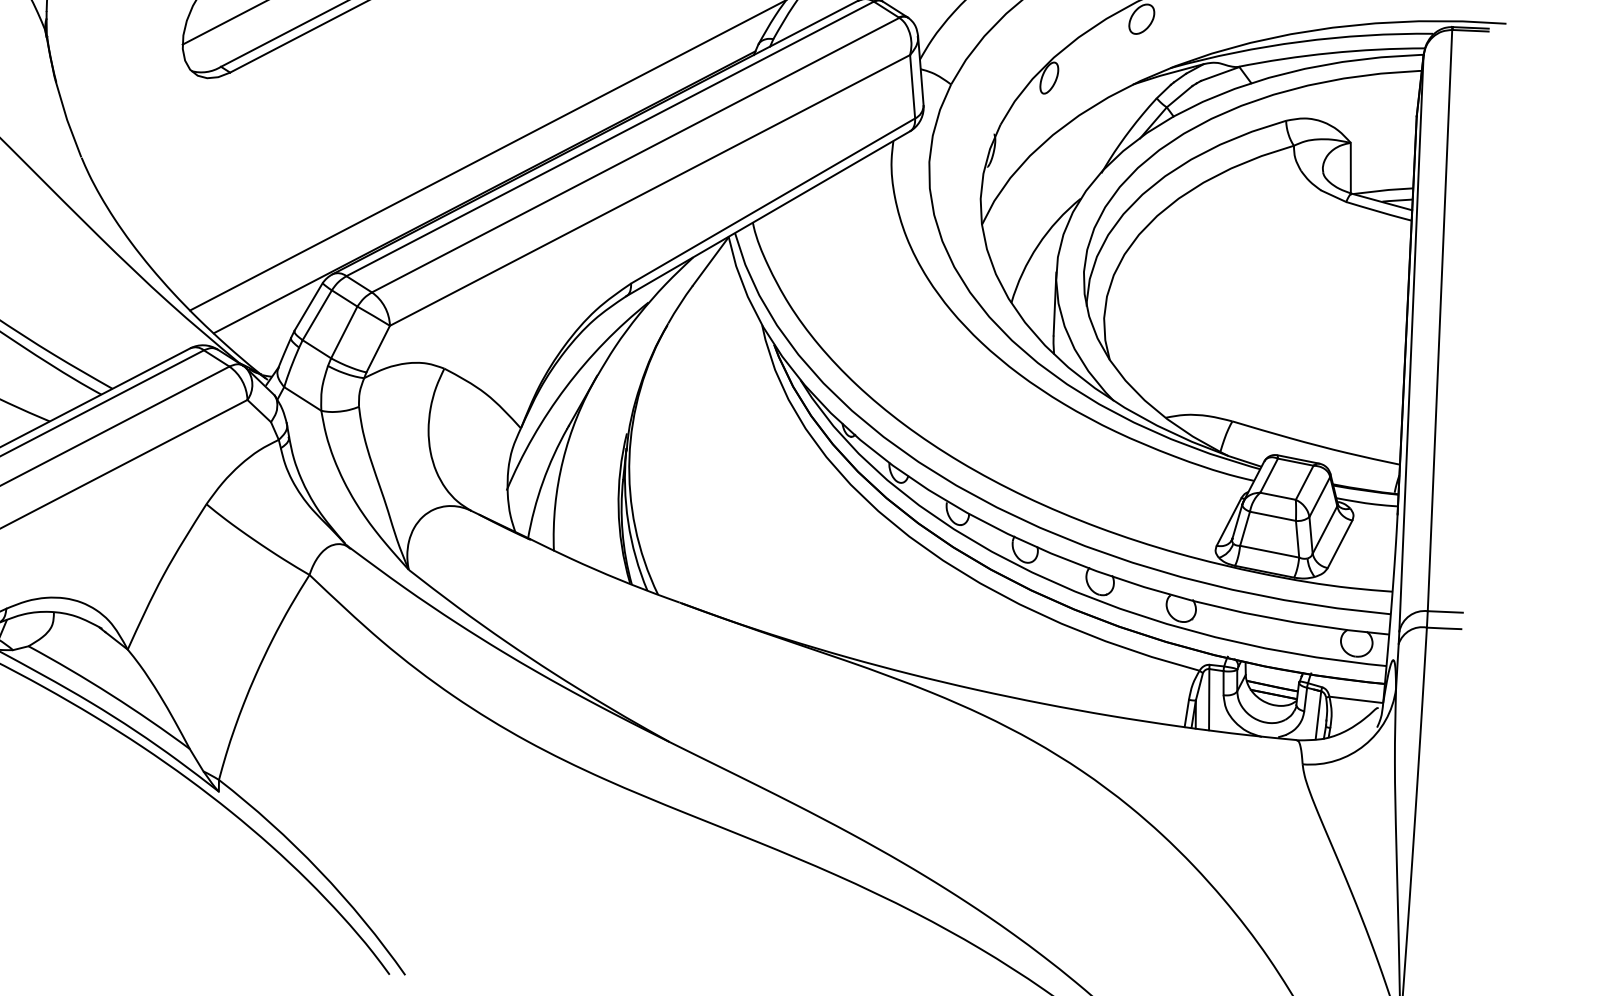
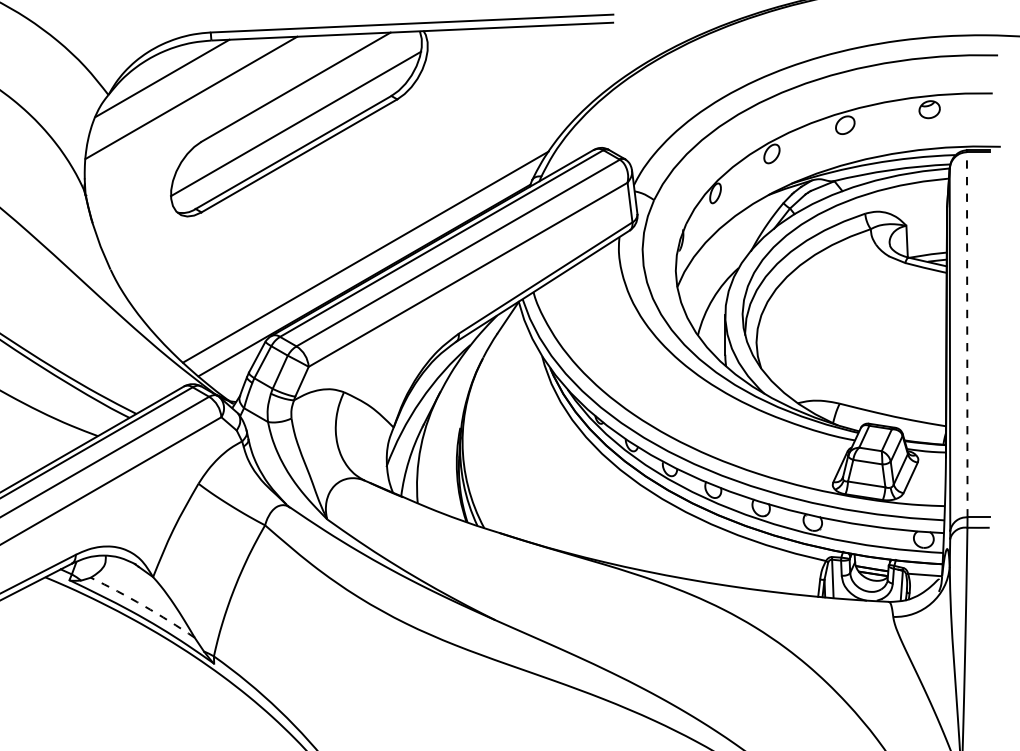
line: (1440, 320) -> (967, 334), solid -> dashed
arc: (110, 694) -> (143, 605), solid -> dashed

